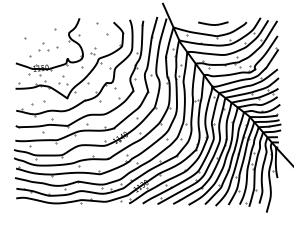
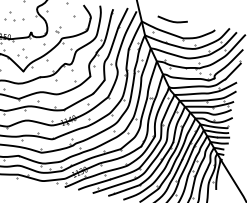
curve: (213, 24) -> (172, 21), moved

